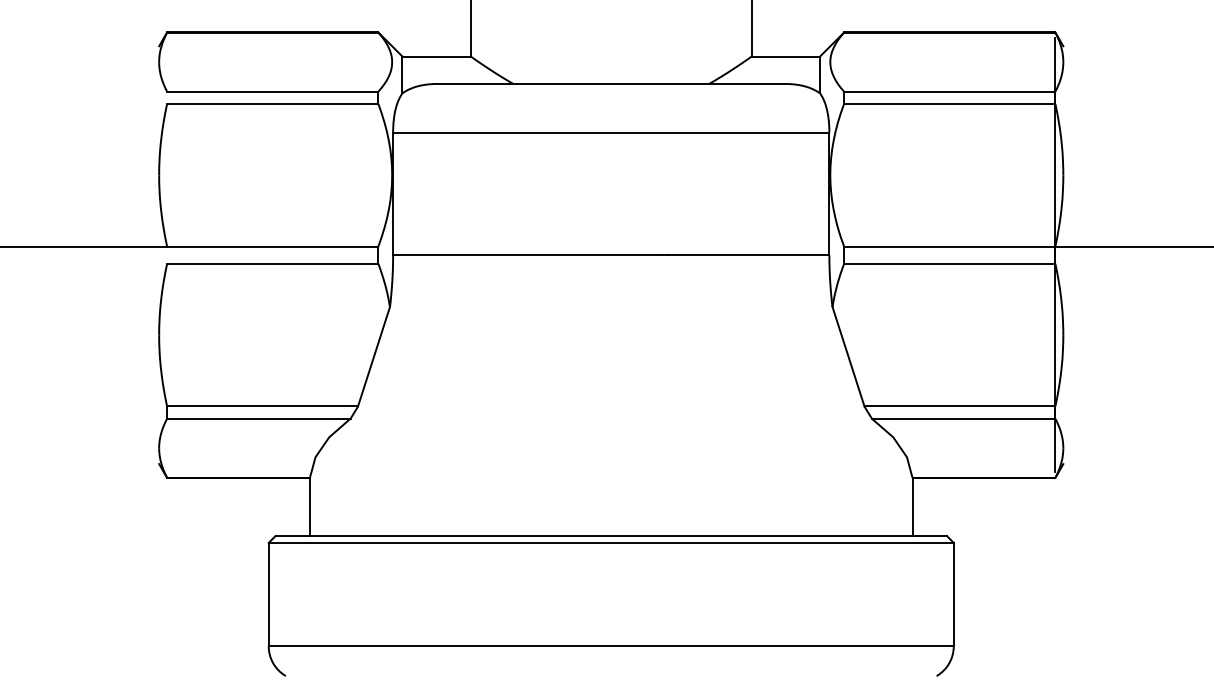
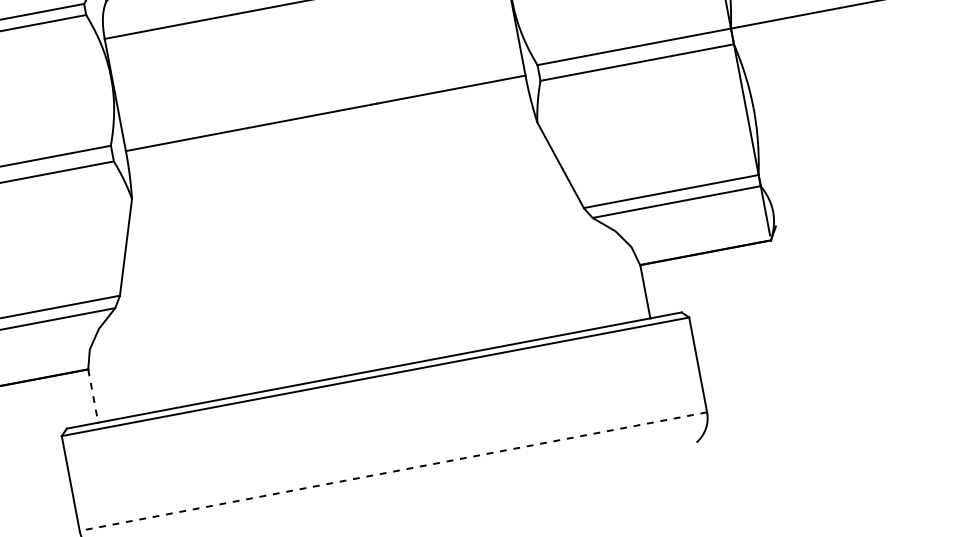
line: (309, 507) -> (93, 396), solid -> dashed
line: (611, 646) -> (393, 471), solid -> dashed

